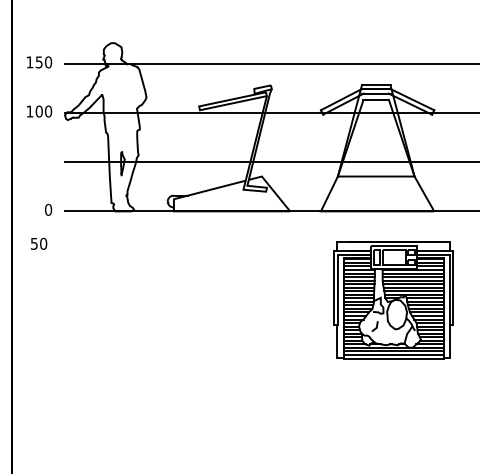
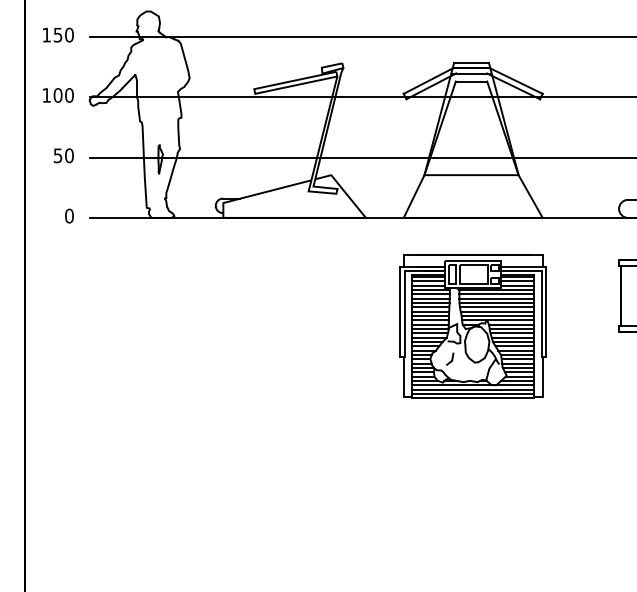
text: (38, 243) -> (63, 155), moved
part: (393, 299) -> (472, 326), moved

